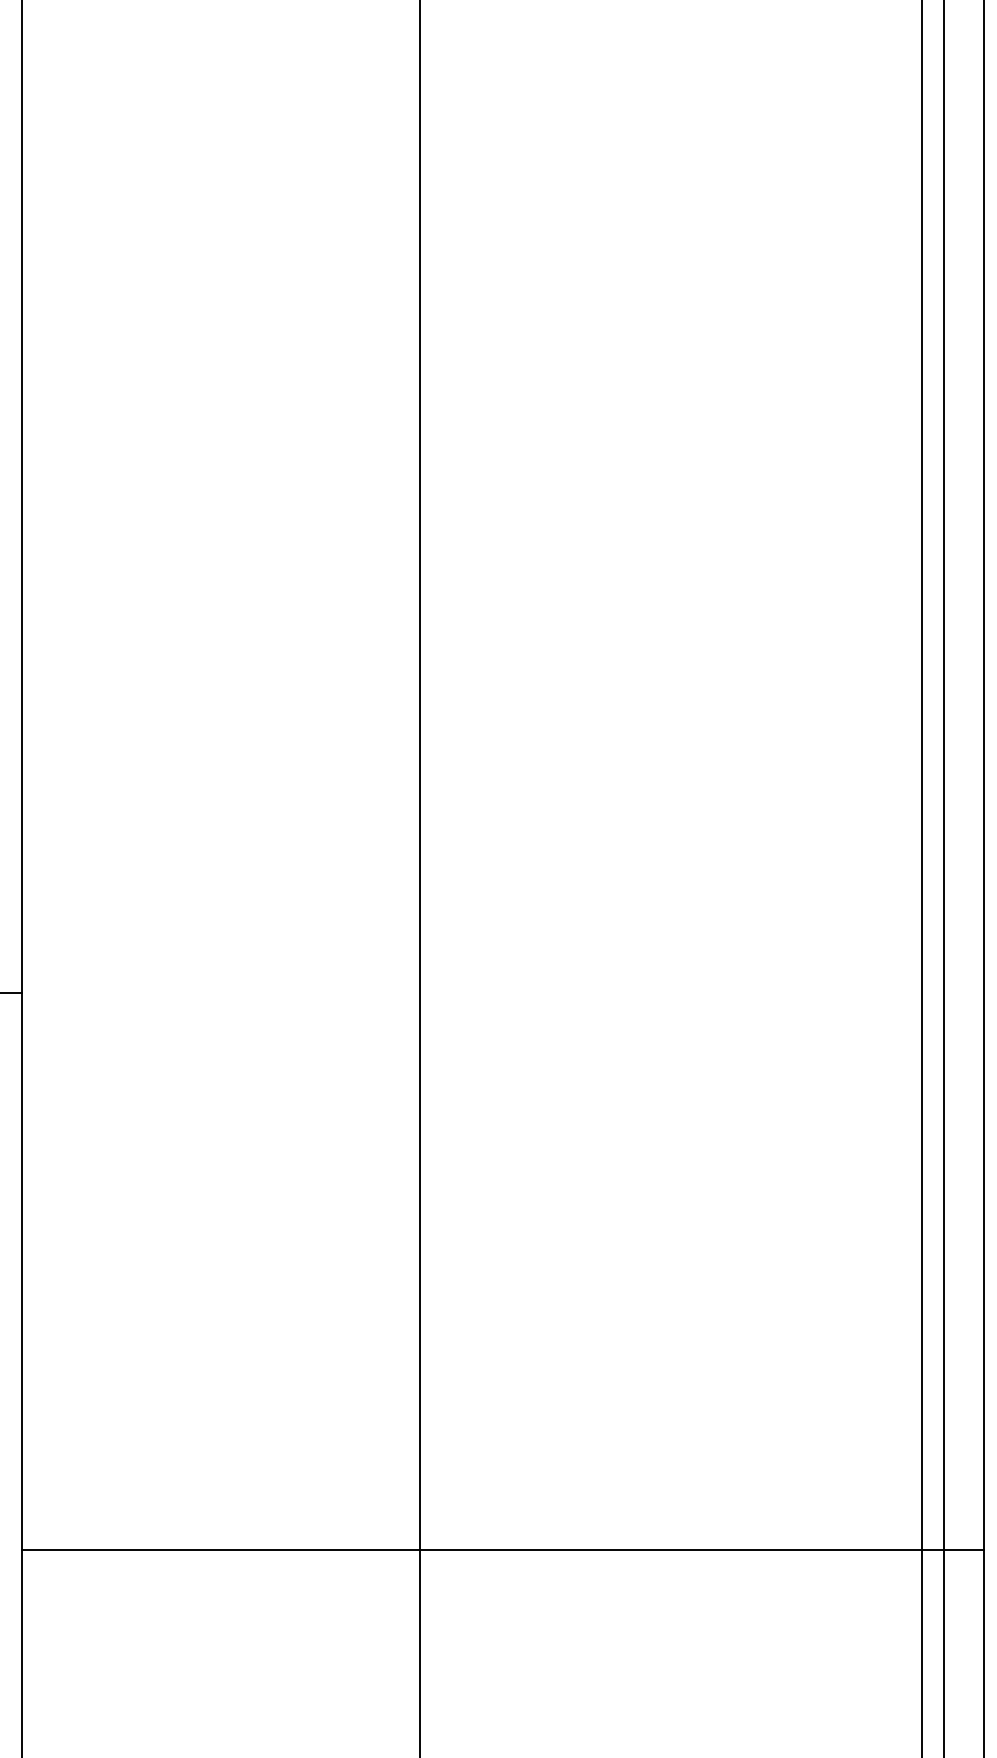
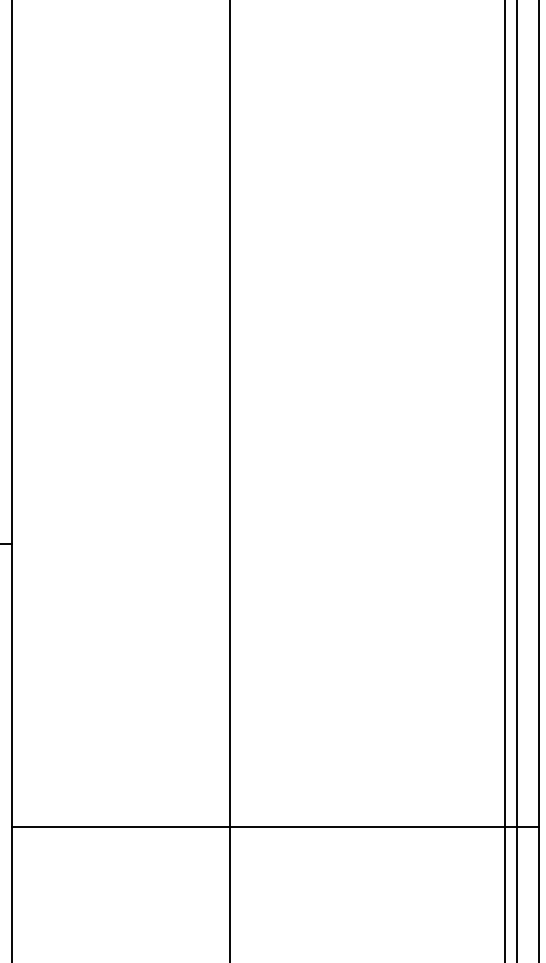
line: (503, 1550) -> (275, 827), moved

